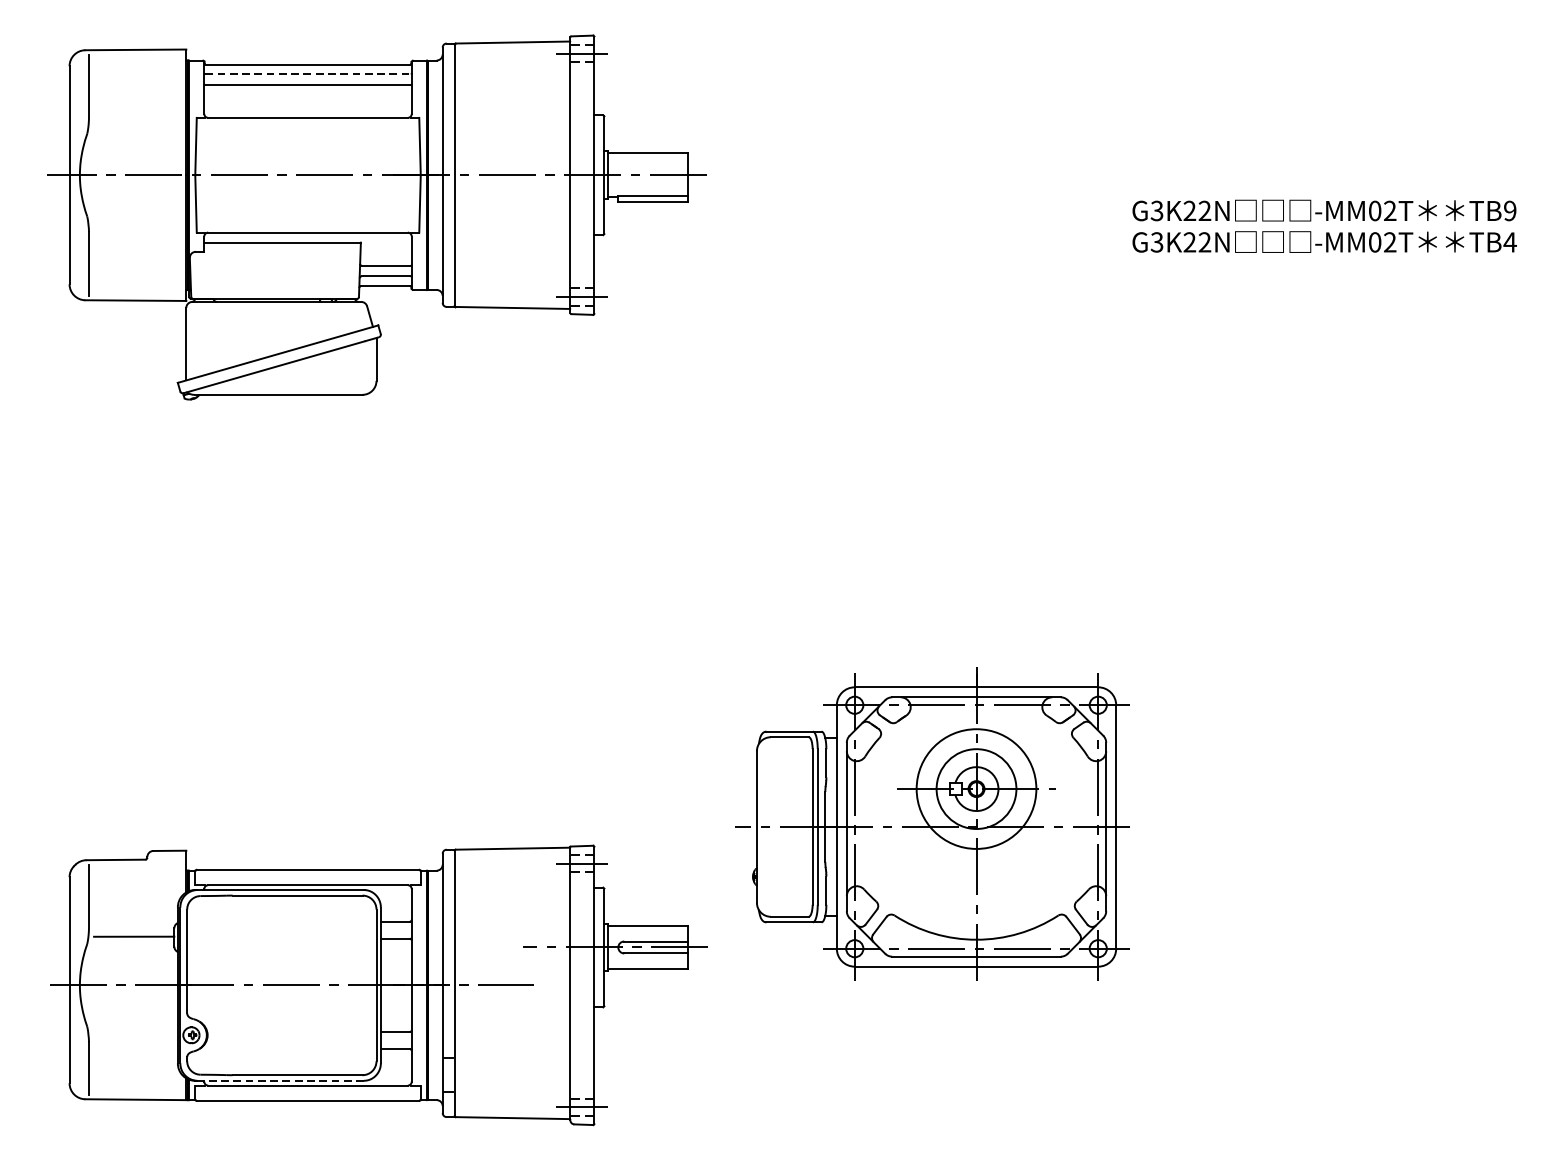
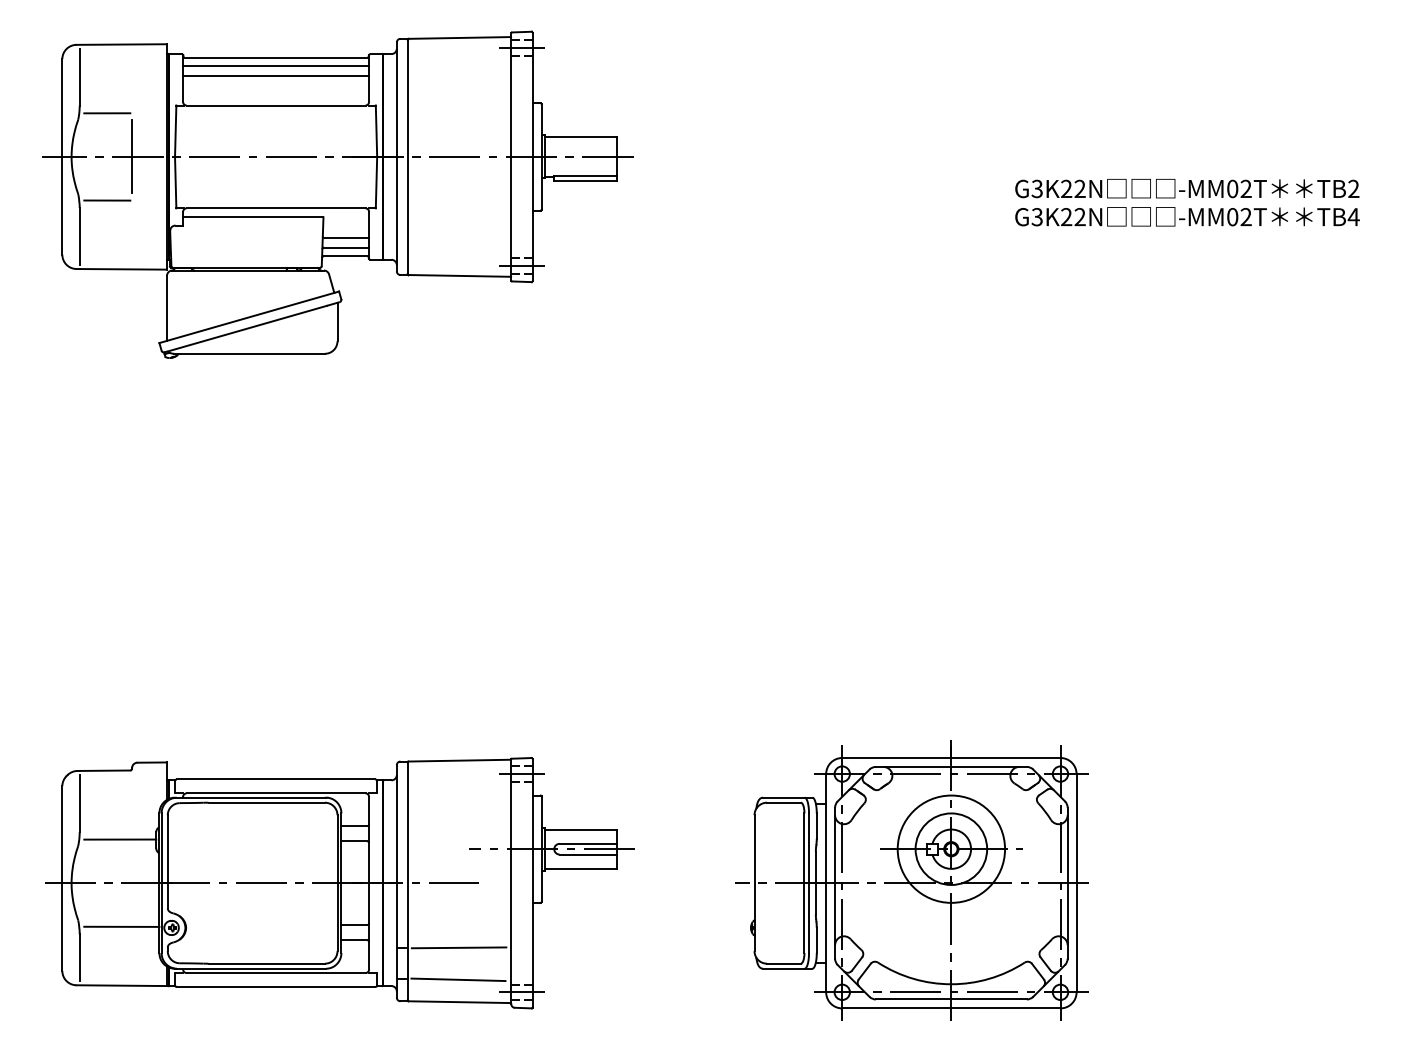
line: (308, 74) -> (276, 66), dashed -> solid
line: (119, 126) -> (107, 113), added
line: (147, 174) -> (132, 156), added
text: (1509, 211) -> (1353, 189), TB9 -> TB2
line: (119, 223) -> (107, 200), added
part: (932, 823) -> (911, 880), moved
line: (135, 1033) -> (121, 926), added
line: (511, 1057) -> (458, 947), added
line: (280, 1080) -> (251, 968), dashed -> solid
line: (511, 1092) -> (458, 979), added

